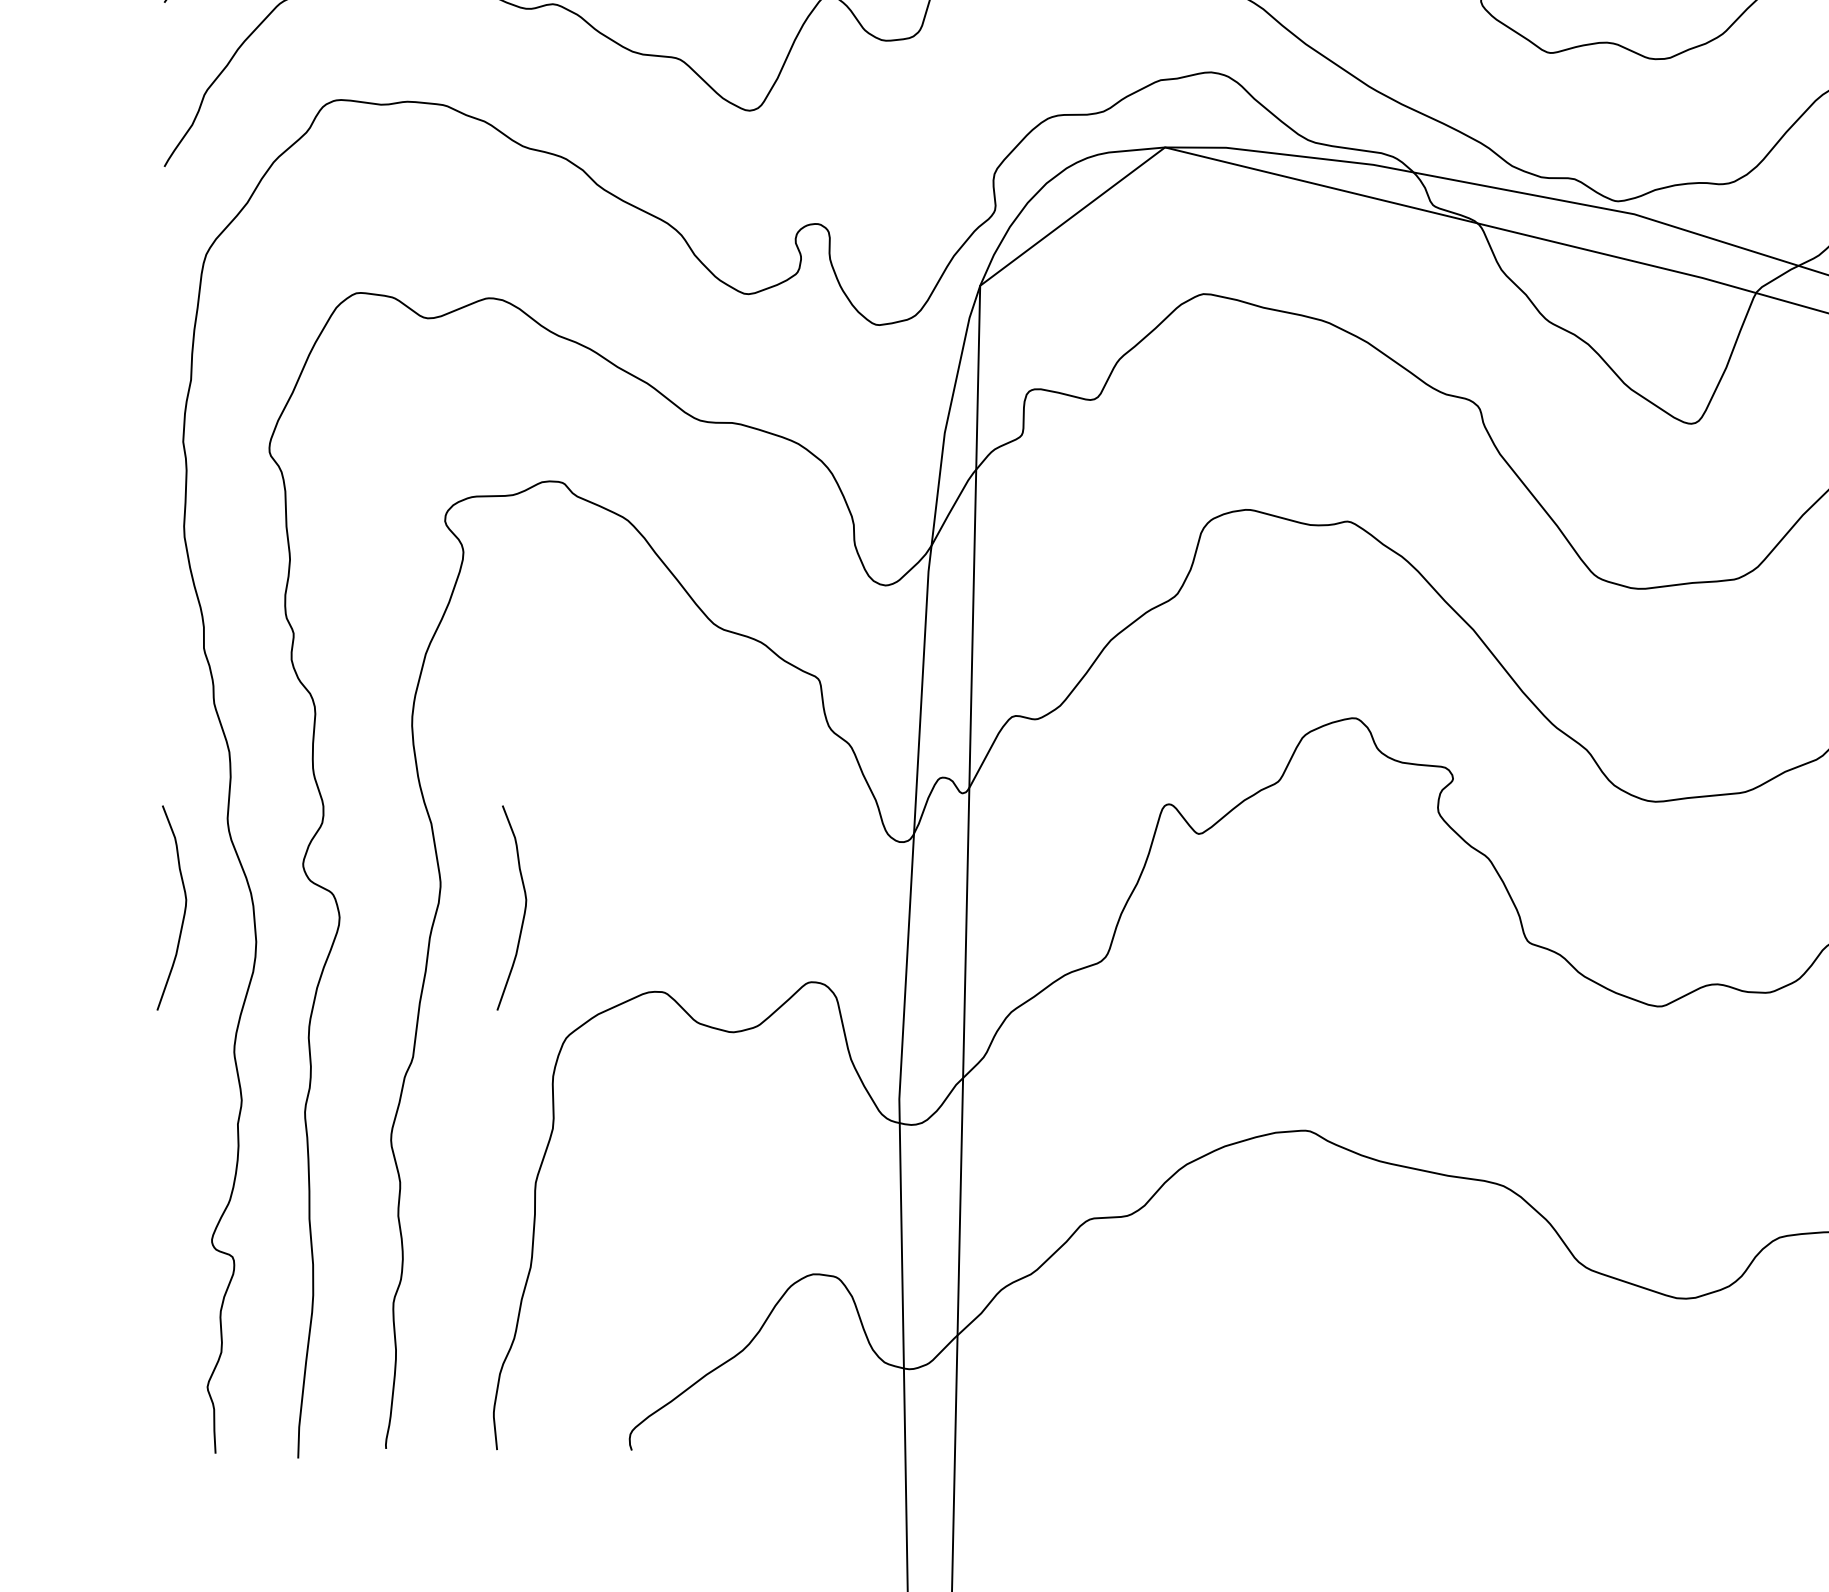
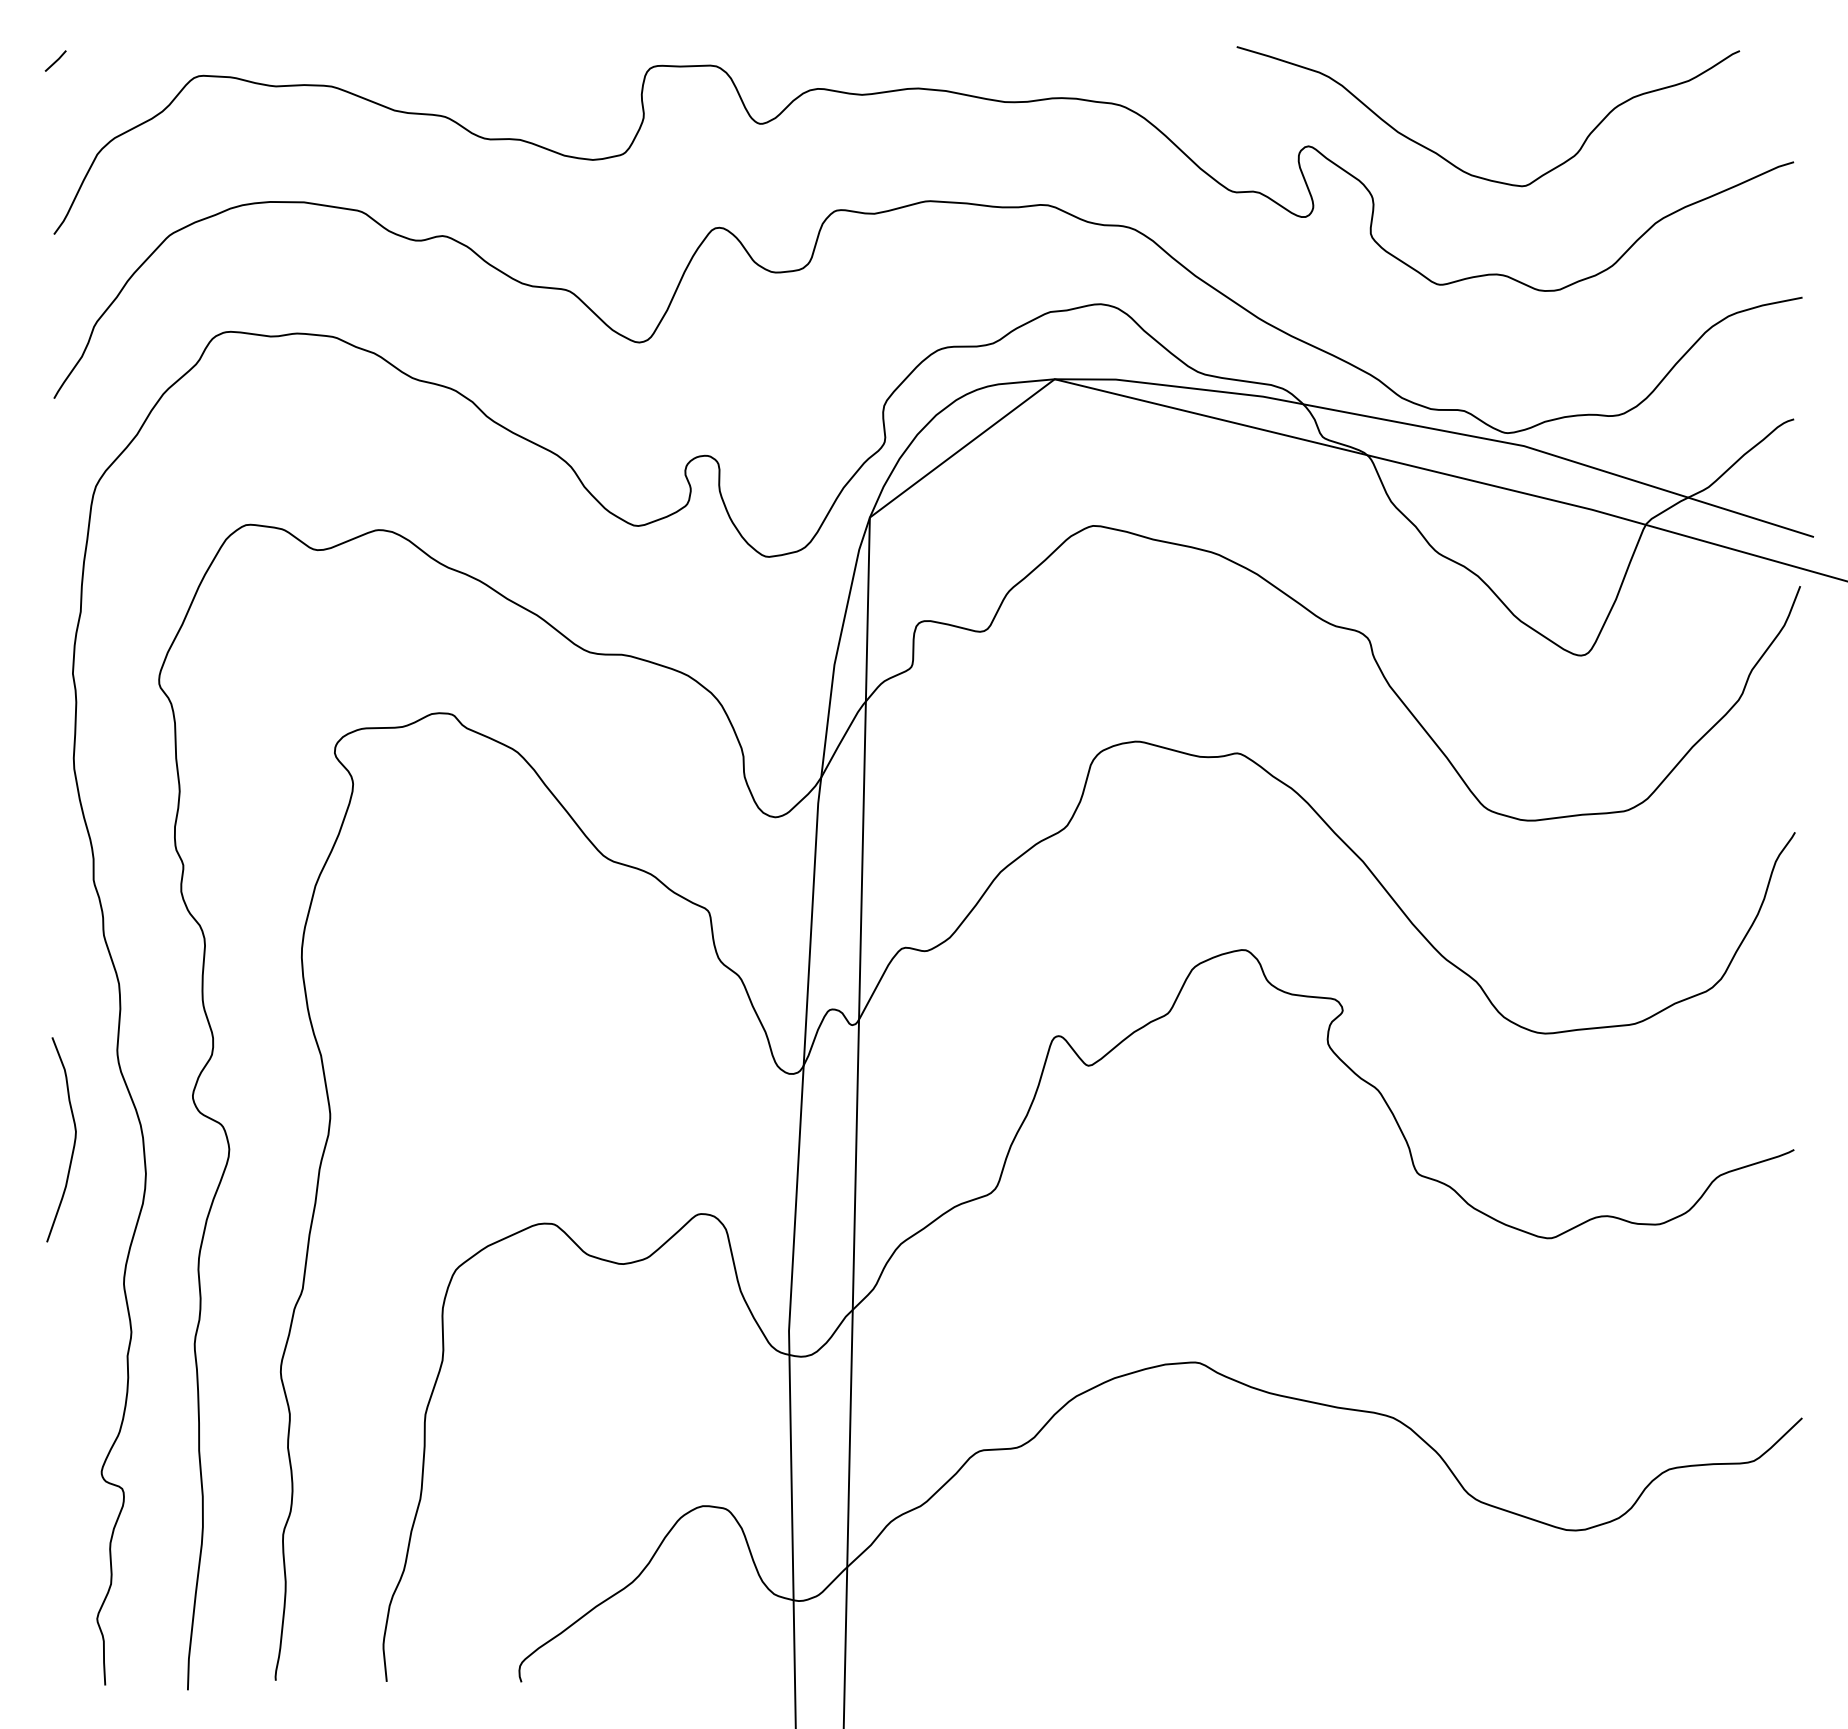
curve: (523, 911) -> (413, 1143), removed

